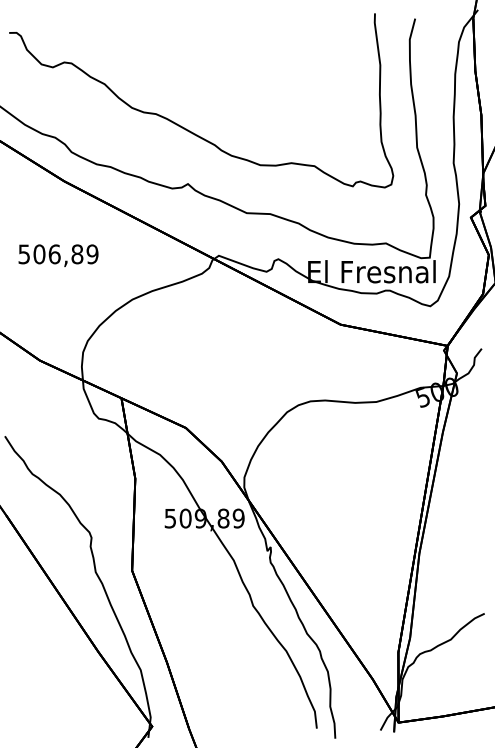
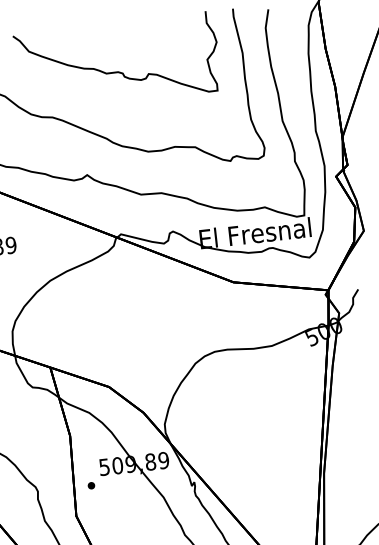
curve: (236, 70) -> (118, 71), added
part: (153, 537) -> (91, 485), added

